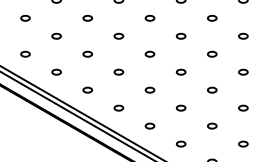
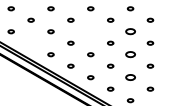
part: (149, 53) -> (90, 31), removed
part: (212, 53) -> (130, 31), size x1.6
part: (55, 71) -> (30, 42), removed
part: (212, 89) -> (130, 54), size x1.6
part: (212, 125) -> (130, 77), size x1.6

